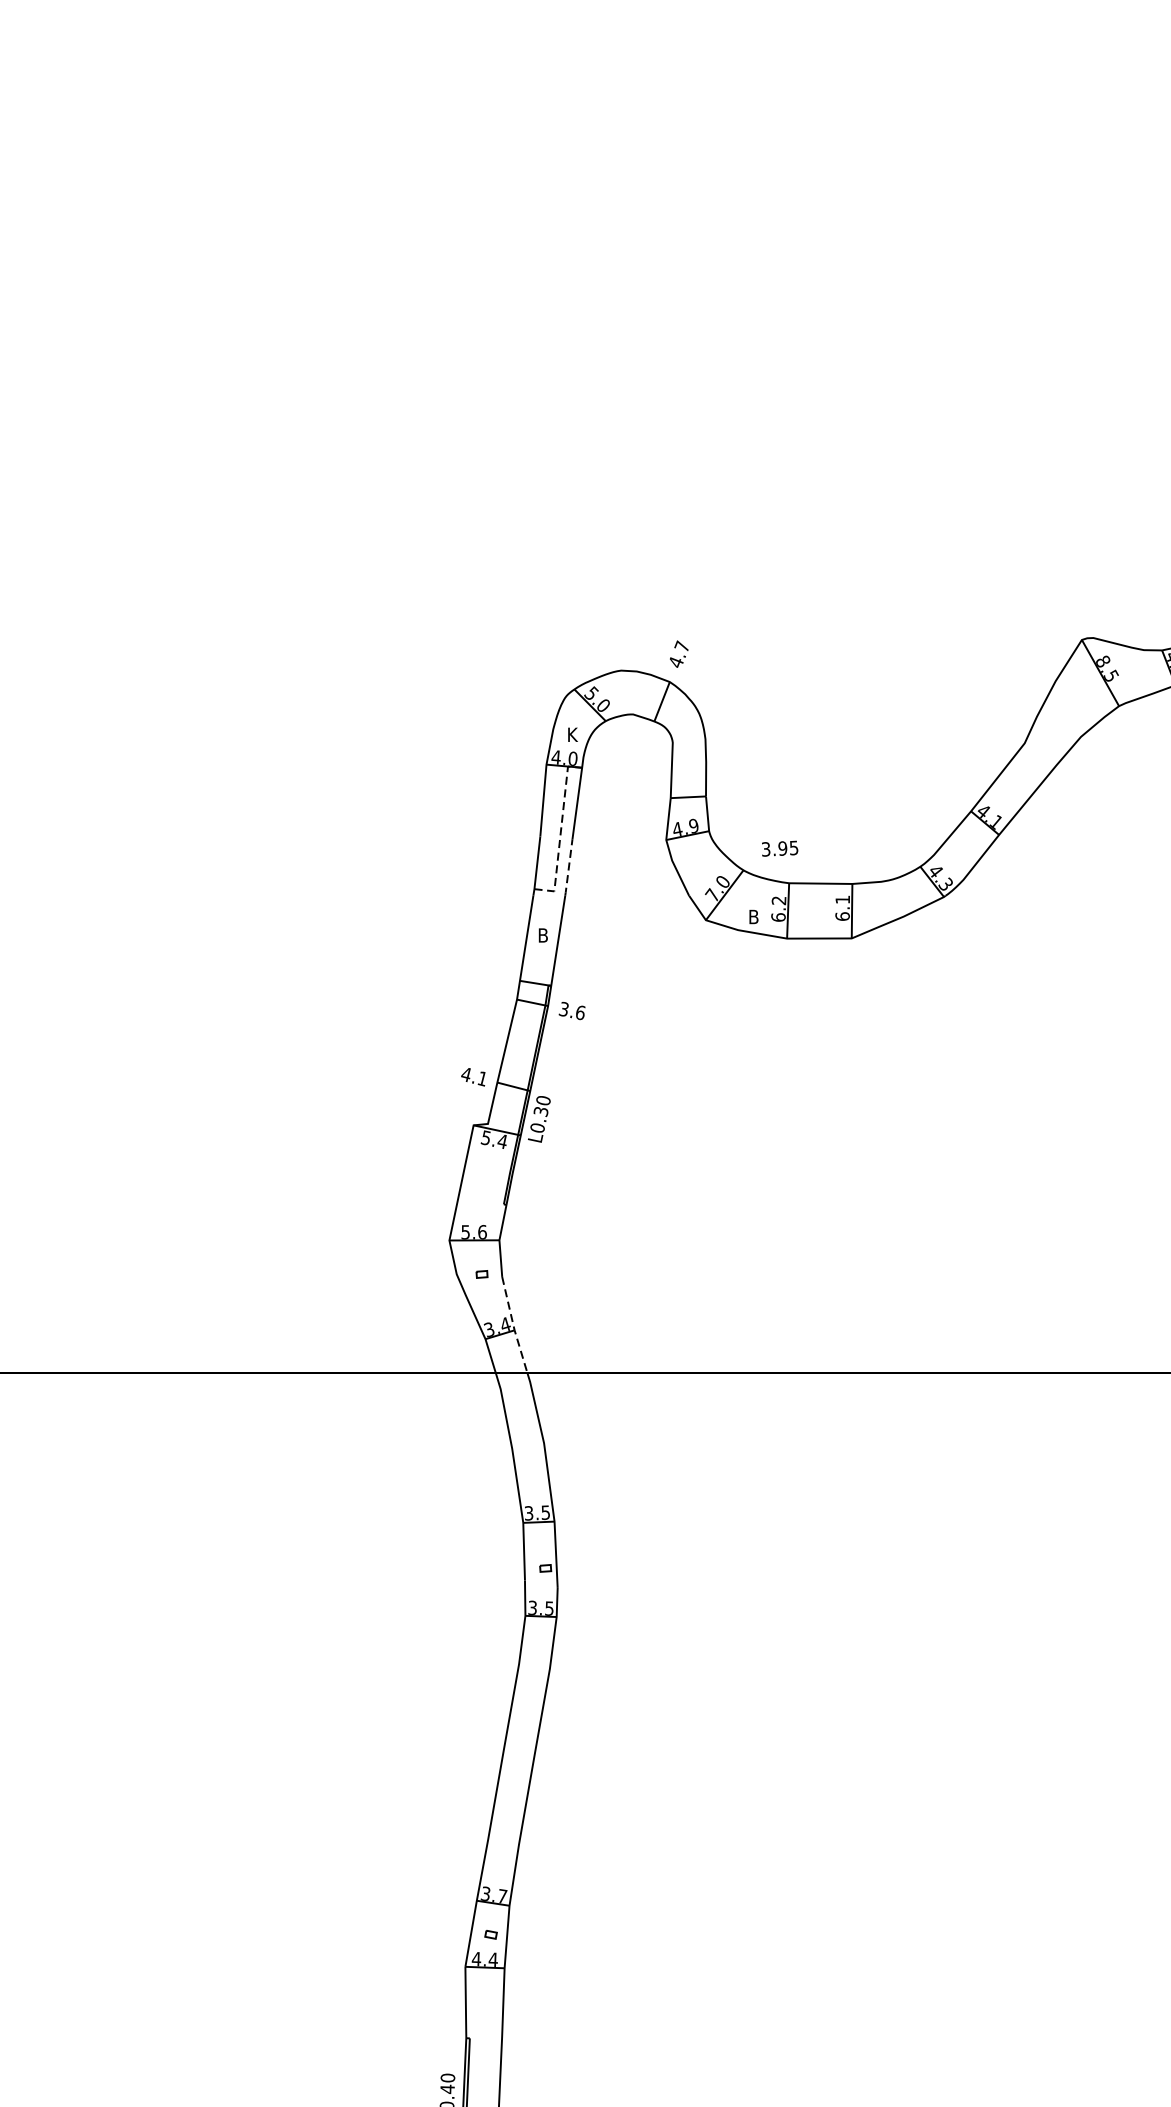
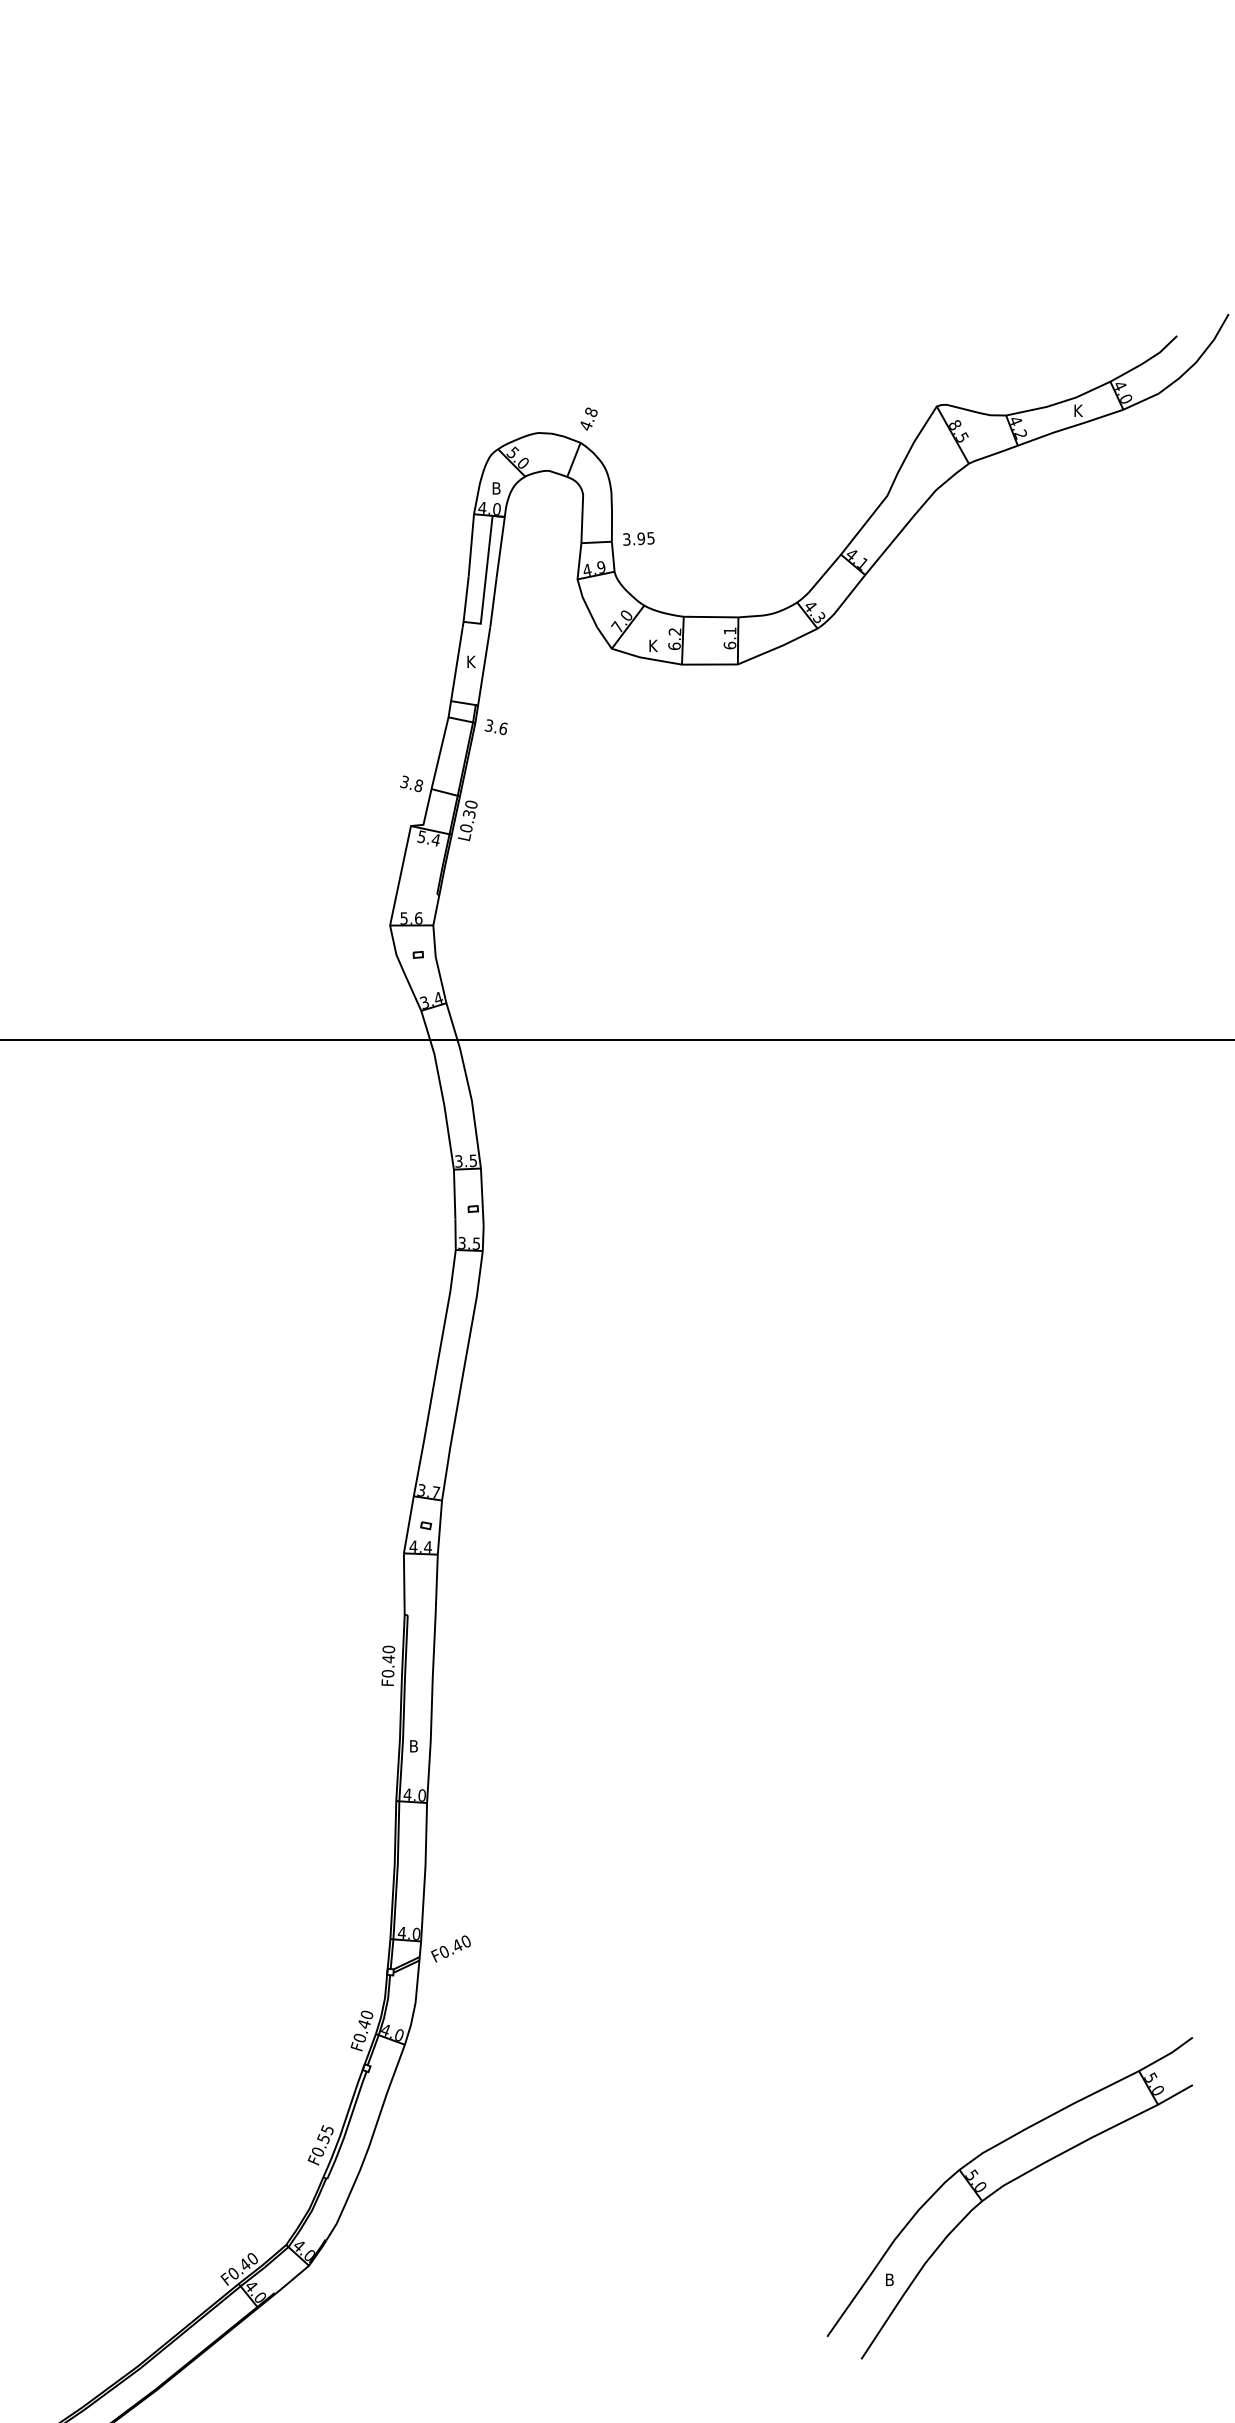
text: (681, 645) -> (590, 411), 4.7 -> 4.8
text: (573, 734) -> (497, 488), K -> B
line: (560, 832) -> (486, 572), dashed -> solid
text: (779, 848) -> (638, 538), moved
line: (569, 867) -> (493, 603), dashed -> solid
text: (755, 916) -> (654, 645), B -> K
text: (544, 934) -> (472, 661), B -> K
text: (474, 1076) -> (411, 783), 4.1 -> 3.8
line: (513, 1326) -> (445, 999), dashed -> solid

